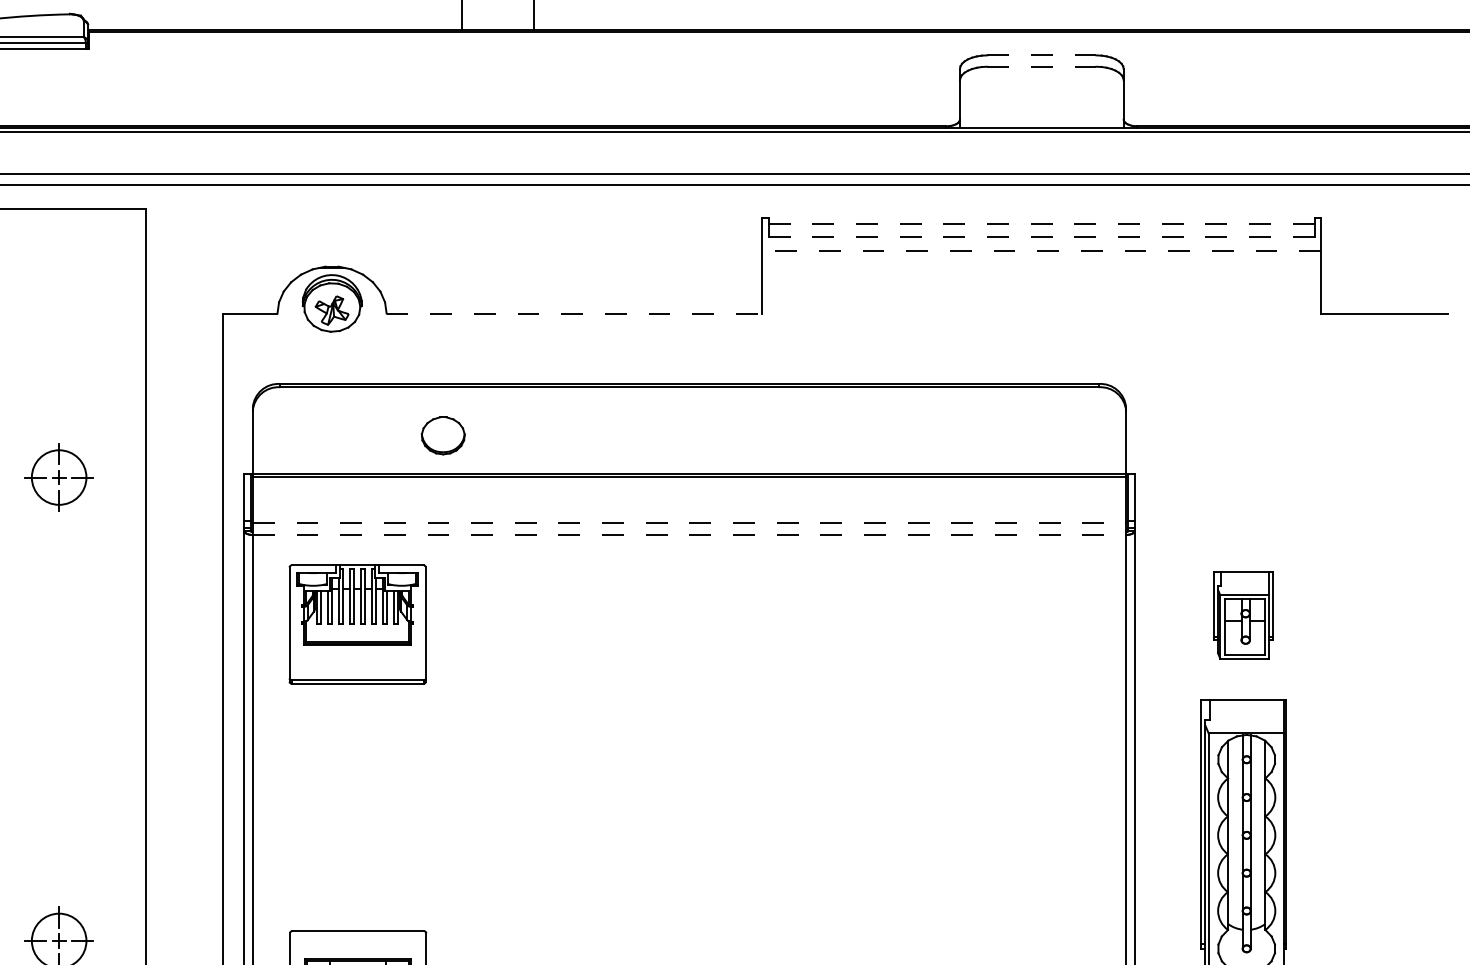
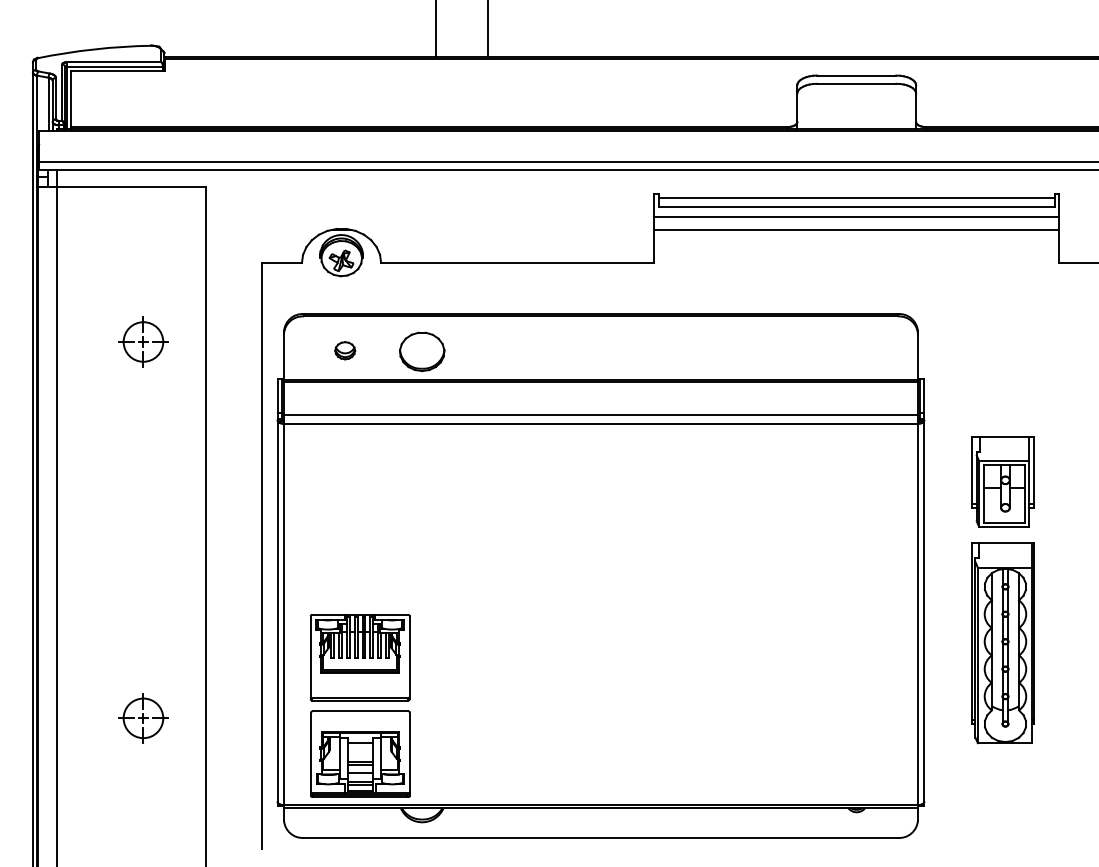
line: (1041, 55) -> (856, 75), dashed -> solid
line: (1041, 66) -> (856, 83), dashed -> solid
line: (1042, 223) -> (857, 197), dashed -> solid
line: (1042, 237) -> (857, 207), dashed -> solid
line: (1041, 250) -> (856, 217), dashed -> solid
line: (1041, 267) -> (856, 229), added
line: (574, 312) -> (517, 262), dashed -> solid
part: (337, 434) -> (345, 350), added
part: (443, 435) -> (422, 351), size x1.43
part: (59, 476) -> (143, 341), moved
line: (688, 523) -> (600, 415), dashed -> solid
line: (688, 534) -> (600, 423), dashed -> solid
part: (1242, 614) -> (1002, 481), size x1.43
part: (356, 624) -> (359, 657), moved

